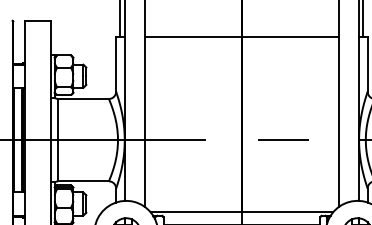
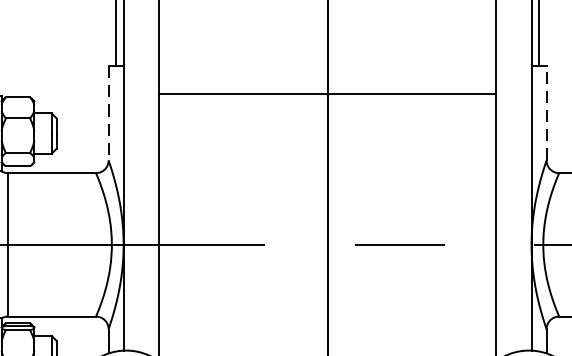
line: (241, 37) -> (326, 94), moved
line: (367, 64) -> (546, 113), solid -> dashed
line: (116, 65) -> (109, 114), solid -> dashed

